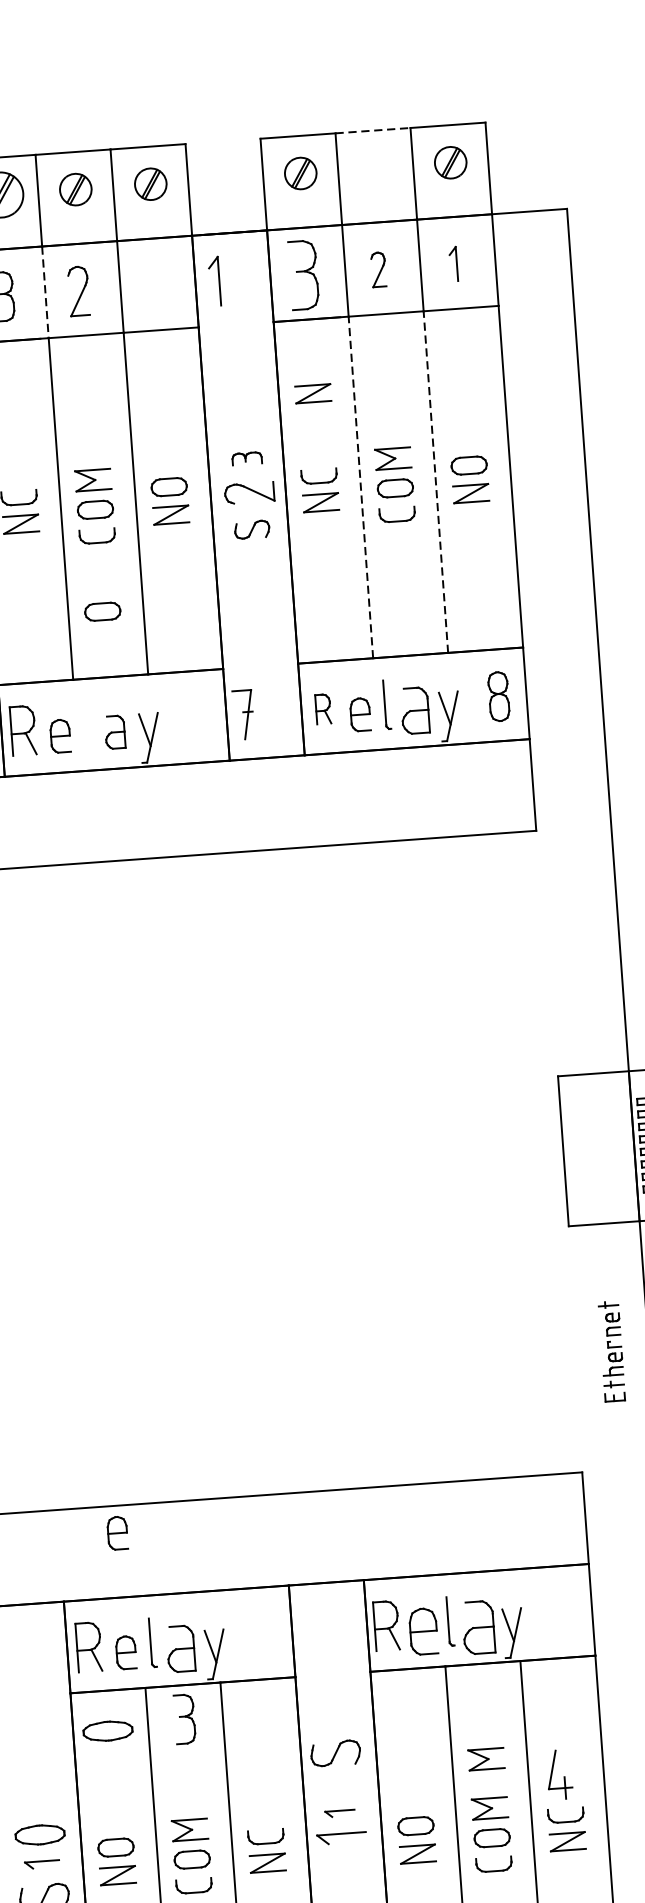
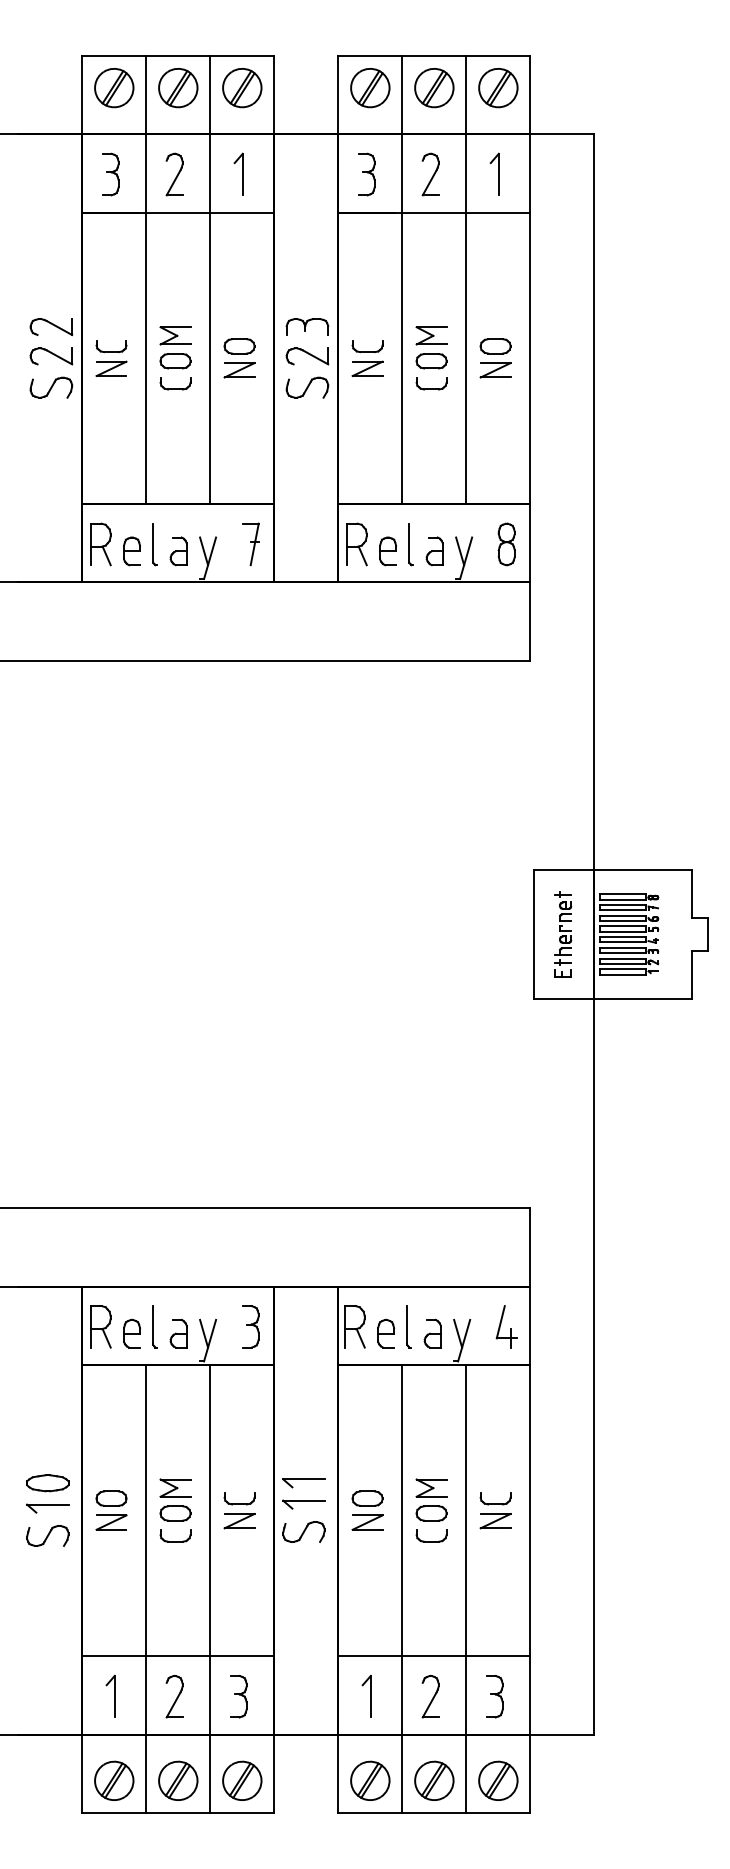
line: (373, 131) -> (434, 56), dashed -> solid
part: (450, 162) -> (498, 87), size x1.43
part: (375, 167) -> (434, 87), added
part: (300, 172) -> (370, 87), size x1.43
part: (150, 183) -> (242, 87), size x1.43
part: (75, 188) -> (178, 87), size x1.43
part: (453, 263) -> (494, 173), size x1.43
part: (378, 269) -> (430, 174), size x1.43
part: (303, 275) -> (366, 174), size x0.71
part: (214, 280) -> (238, 173), moved
line: (45, 292) -> (146, 173), dashed -> solid
part: (313, 393) -> (367, 275), removed
part: (247, 458) -> (307, 326), size x1.67
line: (436, 482) -> (466, 358), dashed -> solid
line: (361, 487) -> (402, 358), dashed -> solid
part: (252, 529) -> (307, 387), size x1.43
part: (102, 612) -> (175, 448), removed
part: (322, 709) -> (356, 544), size x1.67
part: (414, 711) -> (434, 551), size x0.71
part: (243, 715) -> (250, 544), moved
part: (86, 726) -> (154, 544), added
part: (612, 1351) -> (563, 934), moved
part: (116, 1533) -> (131, 1231), removed
part: (478, 1627) -> (432, 1333), size x0.62
part: (424, 1631) -> (386, 1333), size x0.71
part: (180, 1648) -> (178, 1333), size x0.71
part: (184, 1718) -> (250, 1326), moved
part: (107, 1731) -> (111, 1399), removed
part: (335, 1752) -> (303, 1531), moved
part: (486, 1758) -> (431, 1445), removed
part: (559, 1774) -> (506, 1326), moved
part: (339, 1813) -> (303, 1483), size x1.67
part: (41, 1864) -> (47, 1508), size x1.43

